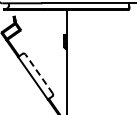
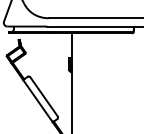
line: (39, 73) -> (44, 96), dashed -> solid

